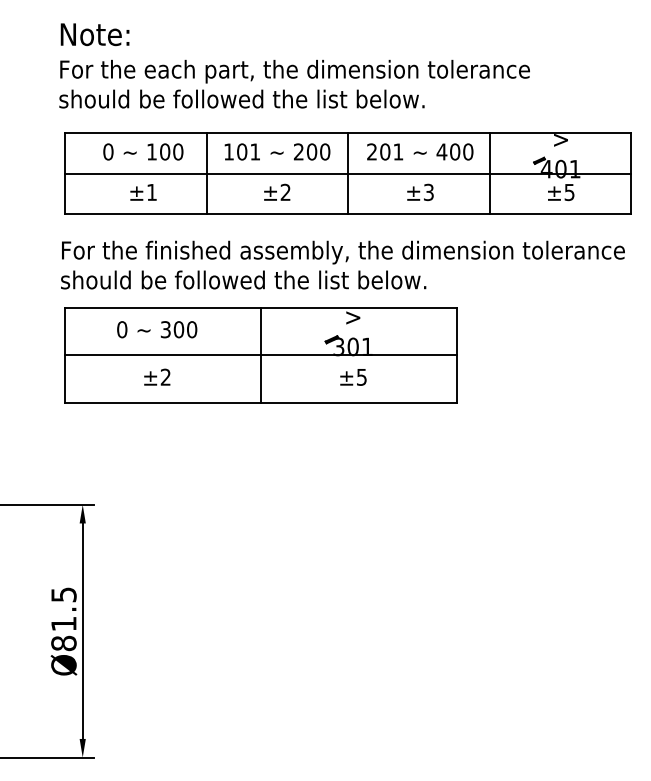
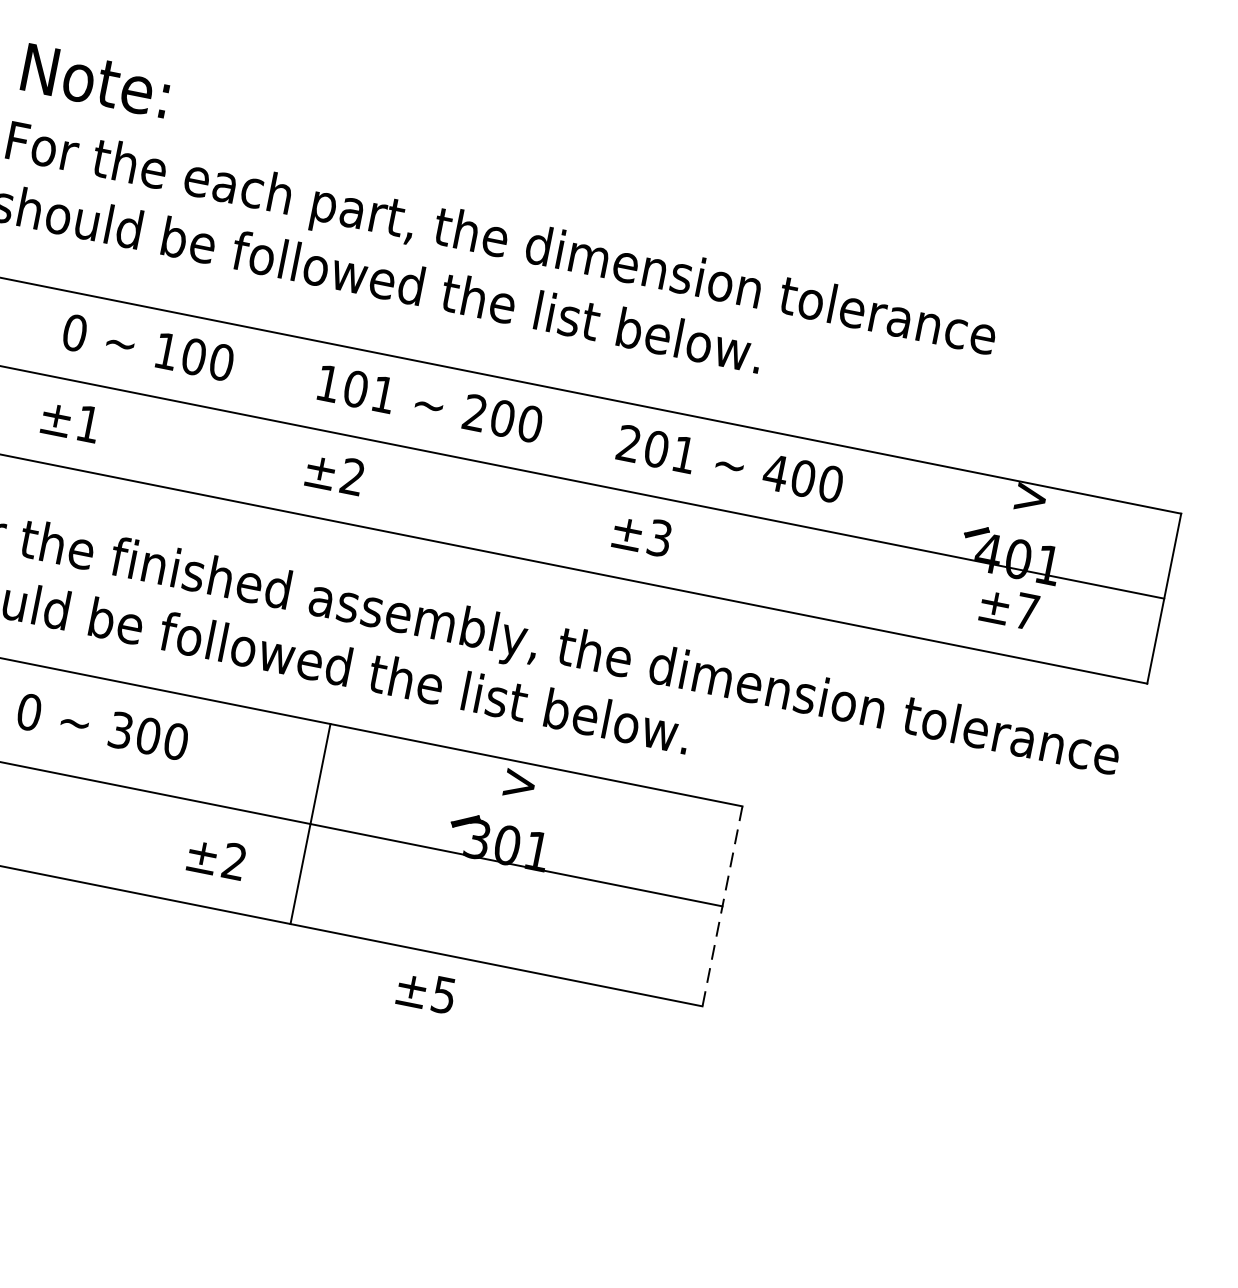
line: (206, 173) -> (272, 419), removed
line: (348, 173) -> (570, 479), removed
line: (489, 173) -> (866, 538), removed
text: (277, 191) -> (335, 471), moved
text: (143, 192) -> (70, 420), moved
text: (420, 192) -> (642, 534), moved
text: (569, 192) -> (1026, 611), ±5 -> ±7
line: (457, 355) -> (722, 907), solid -> dashed
text: (157, 376) -> (217, 856), moved
text: (353, 377) -> (426, 992), moved

